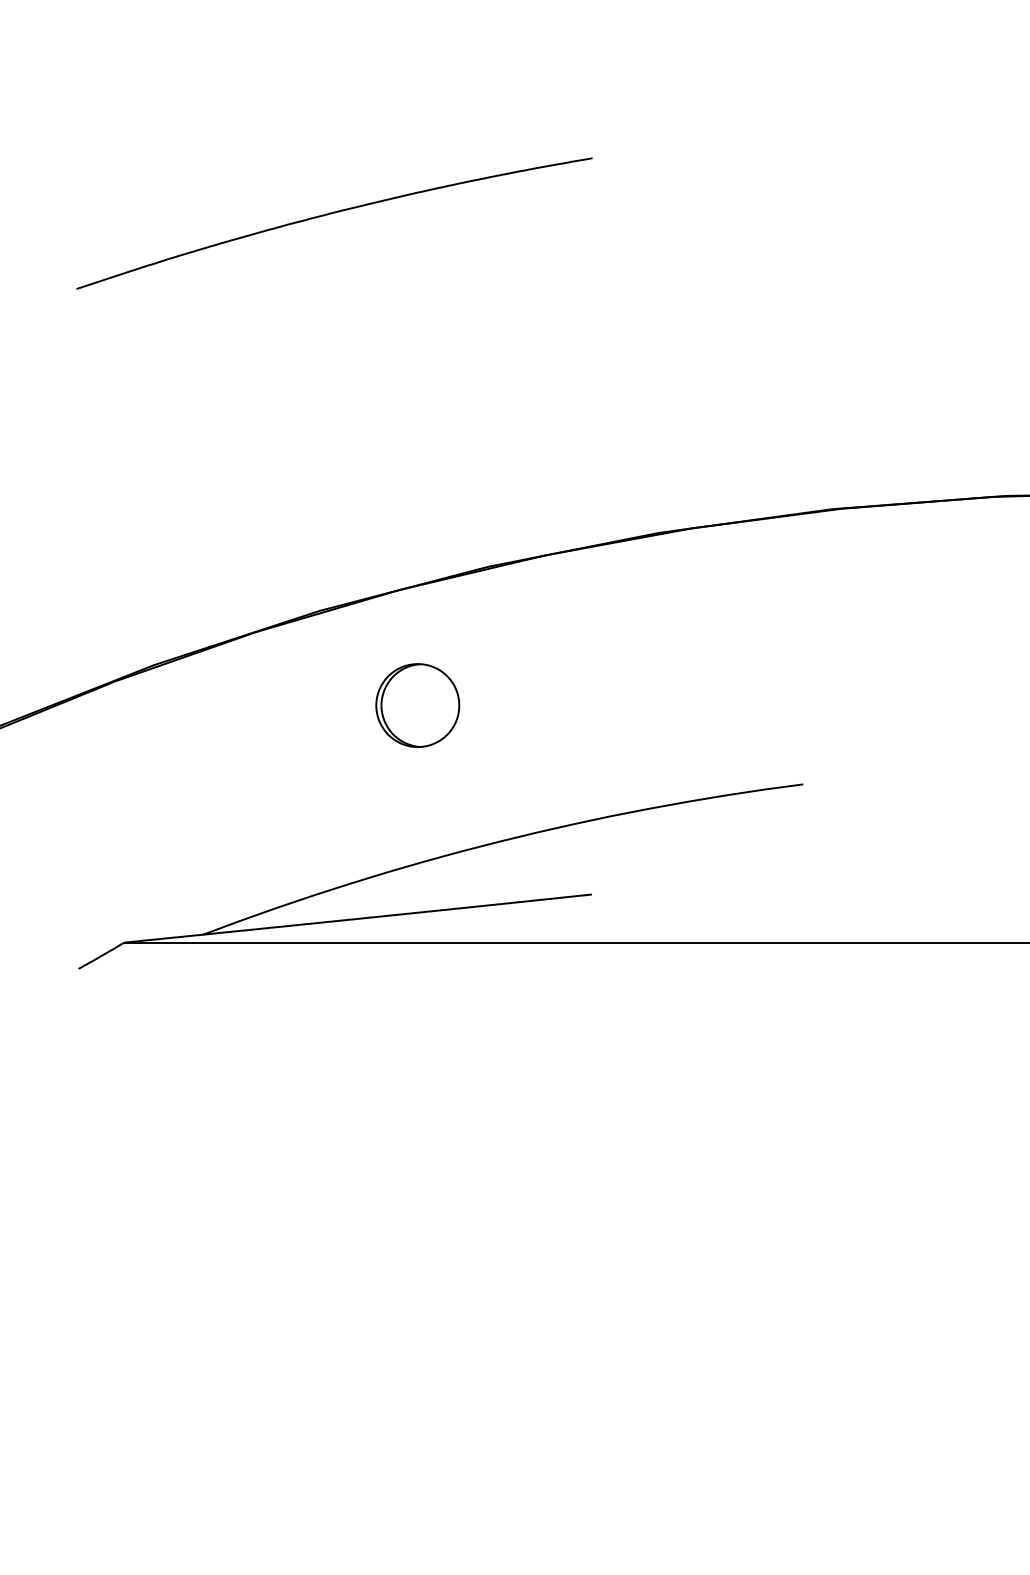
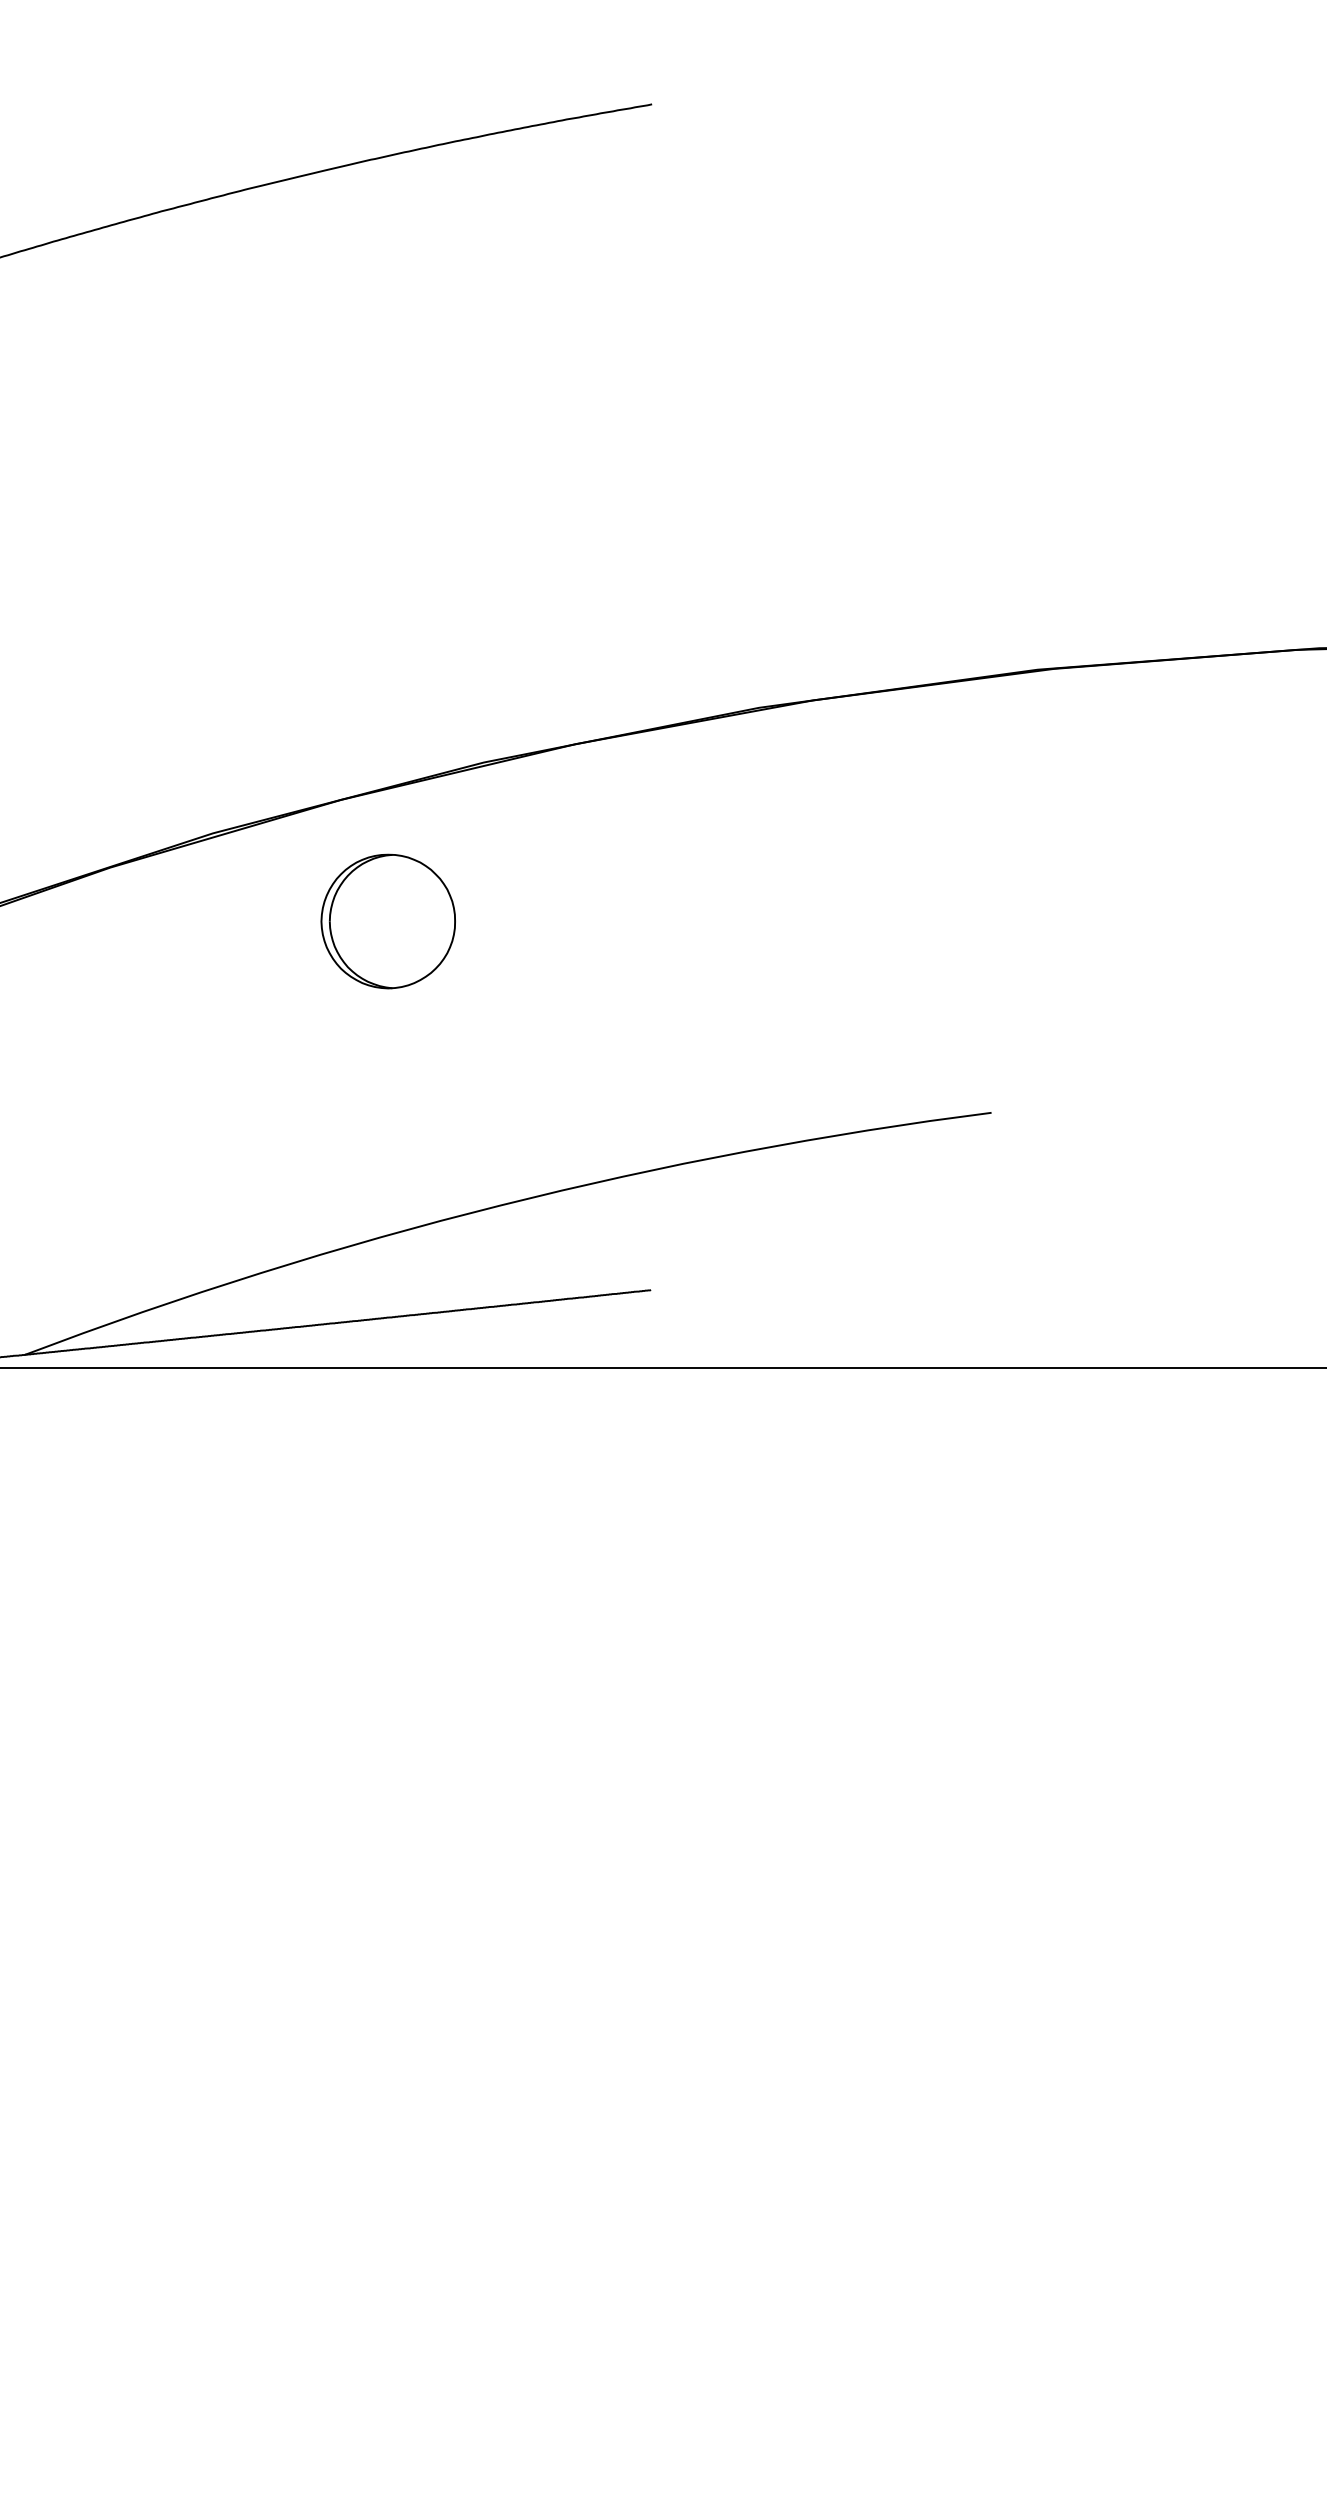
part: (417, 705) -> (387, 921), moved

